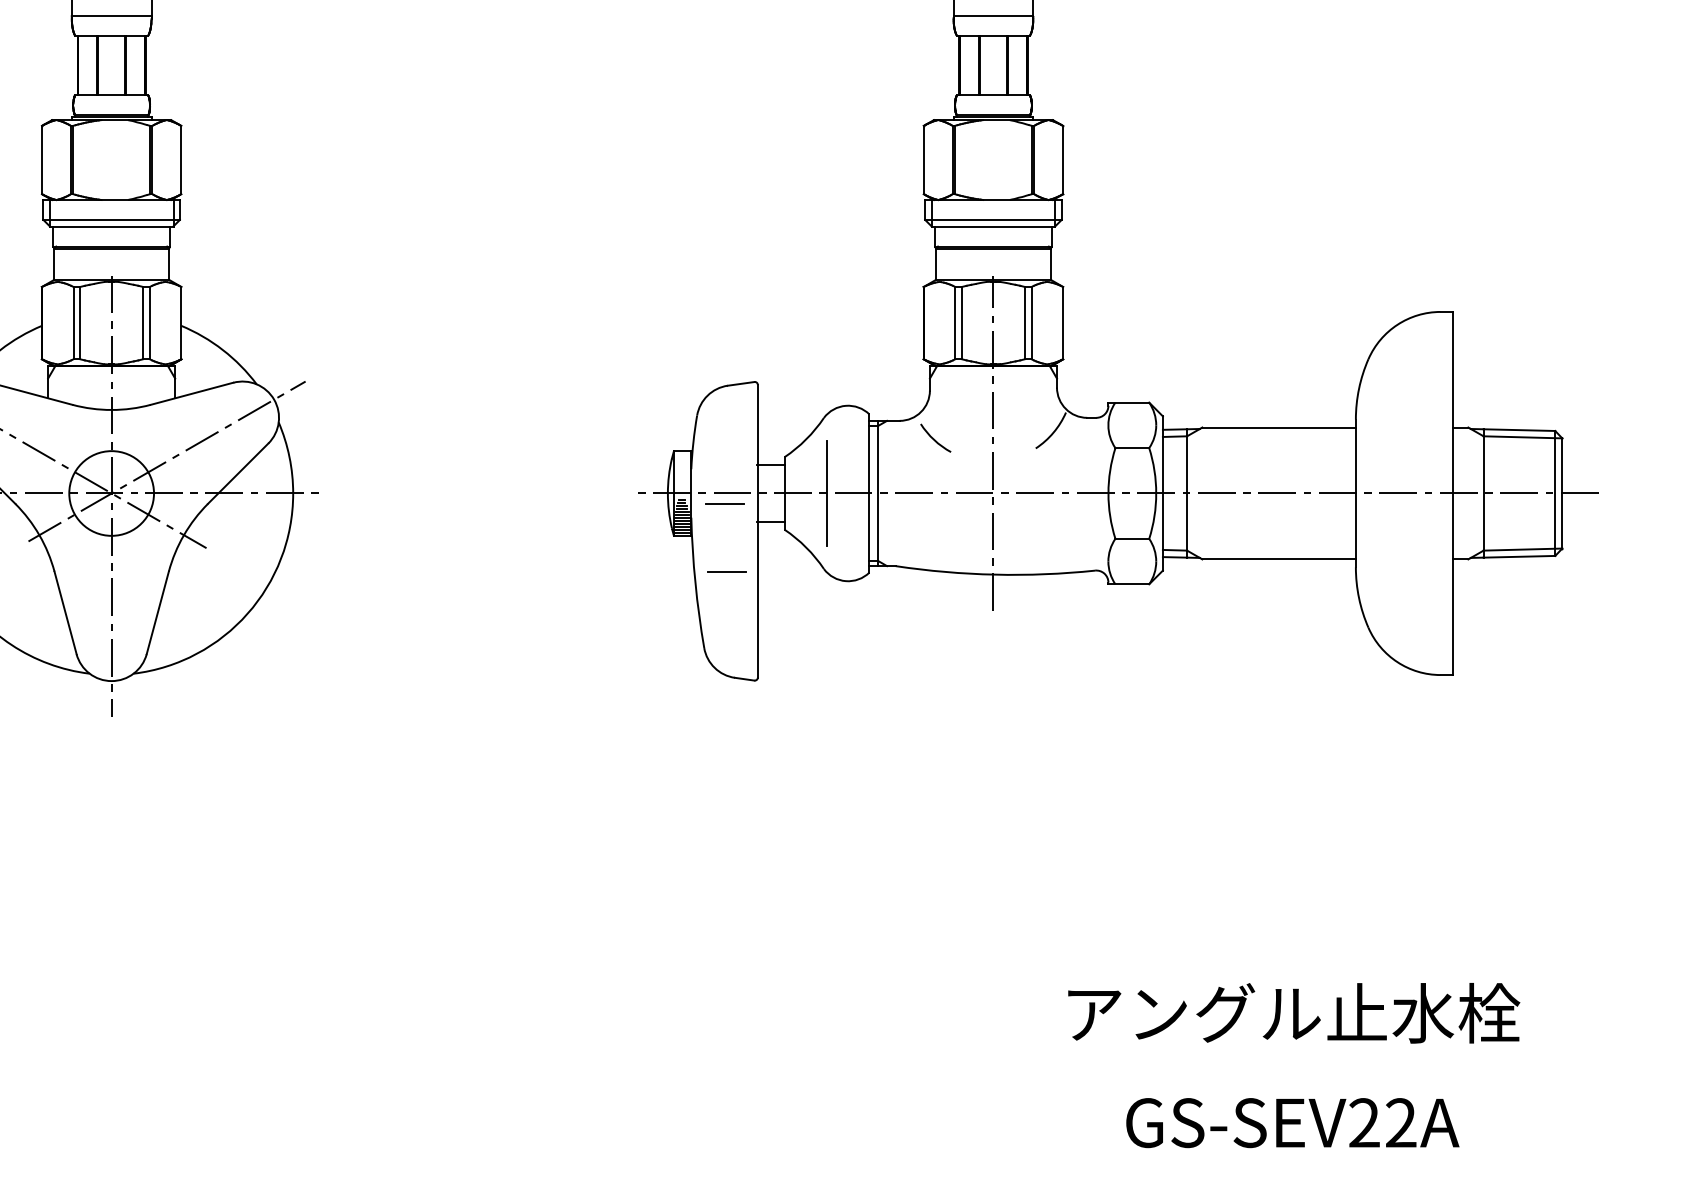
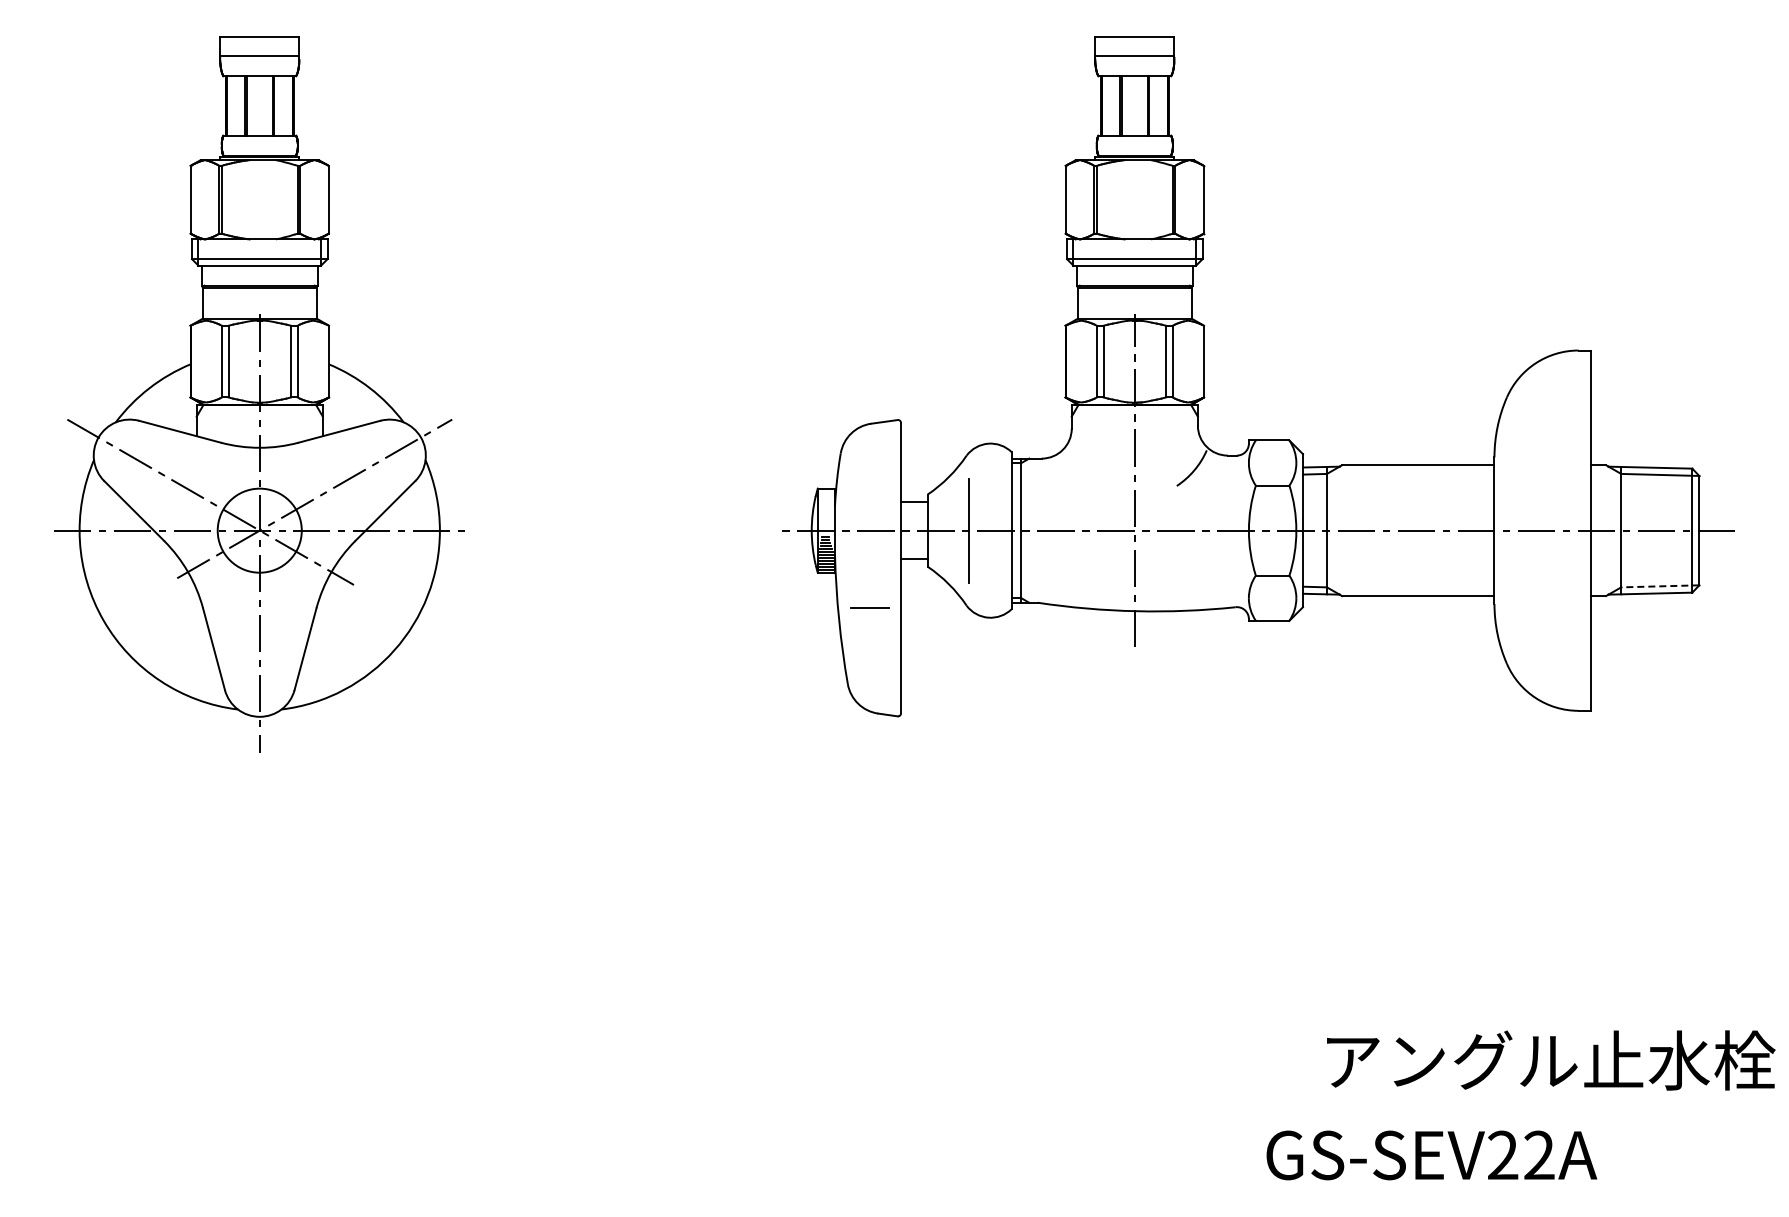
arc: (934, 438) -> (1076, 476), removed
line: (725, 503) -> (868, 540), removed
line: (1522, 549) -> (1659, 586), solid -> dashed
text: (1294, 1013) -> (1551, 1060), moved

